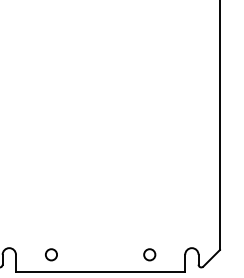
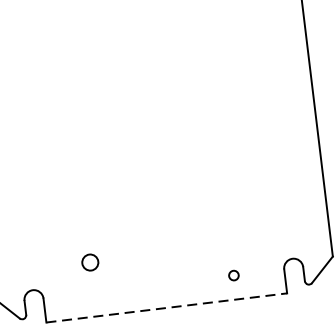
circle: (51, 254) -> (90, 262), moved
circle: (149, 254) -> (233, 275), size x0.6
line: (100, 271) -> (166, 307), solid -> dashed

